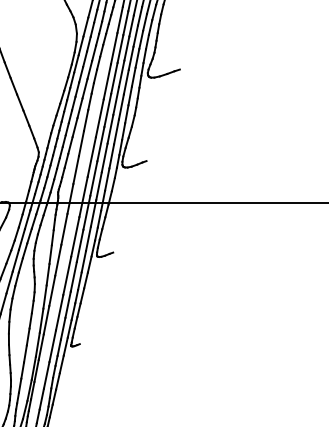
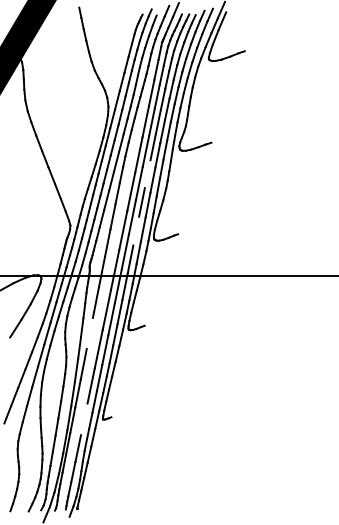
line: (115, 101) -> (147, 174), removed
line: (104, 157) -> (136, 230), removed
line: (57, 260) -> (89, 333), removed
line: (52, 346) -> (84, 419), removed

